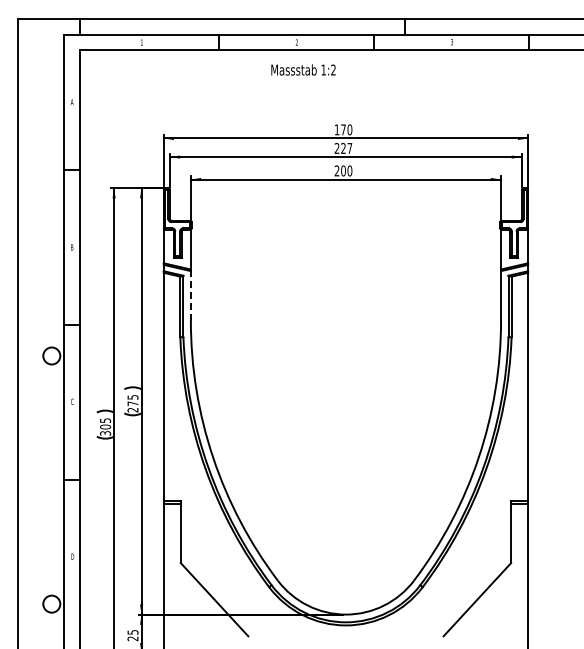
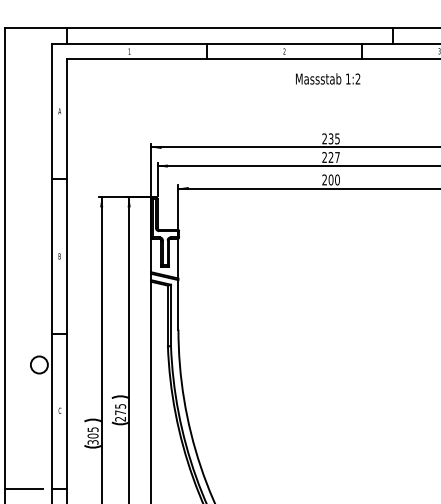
text: (303, 69) -> (328, 78), moved
text: (343, 129) -> (331, 138), 170 -> 235
line: (190, 295) -> (178, 304), dashed -> solid
line: (35, 480) -> (23, 489), added

